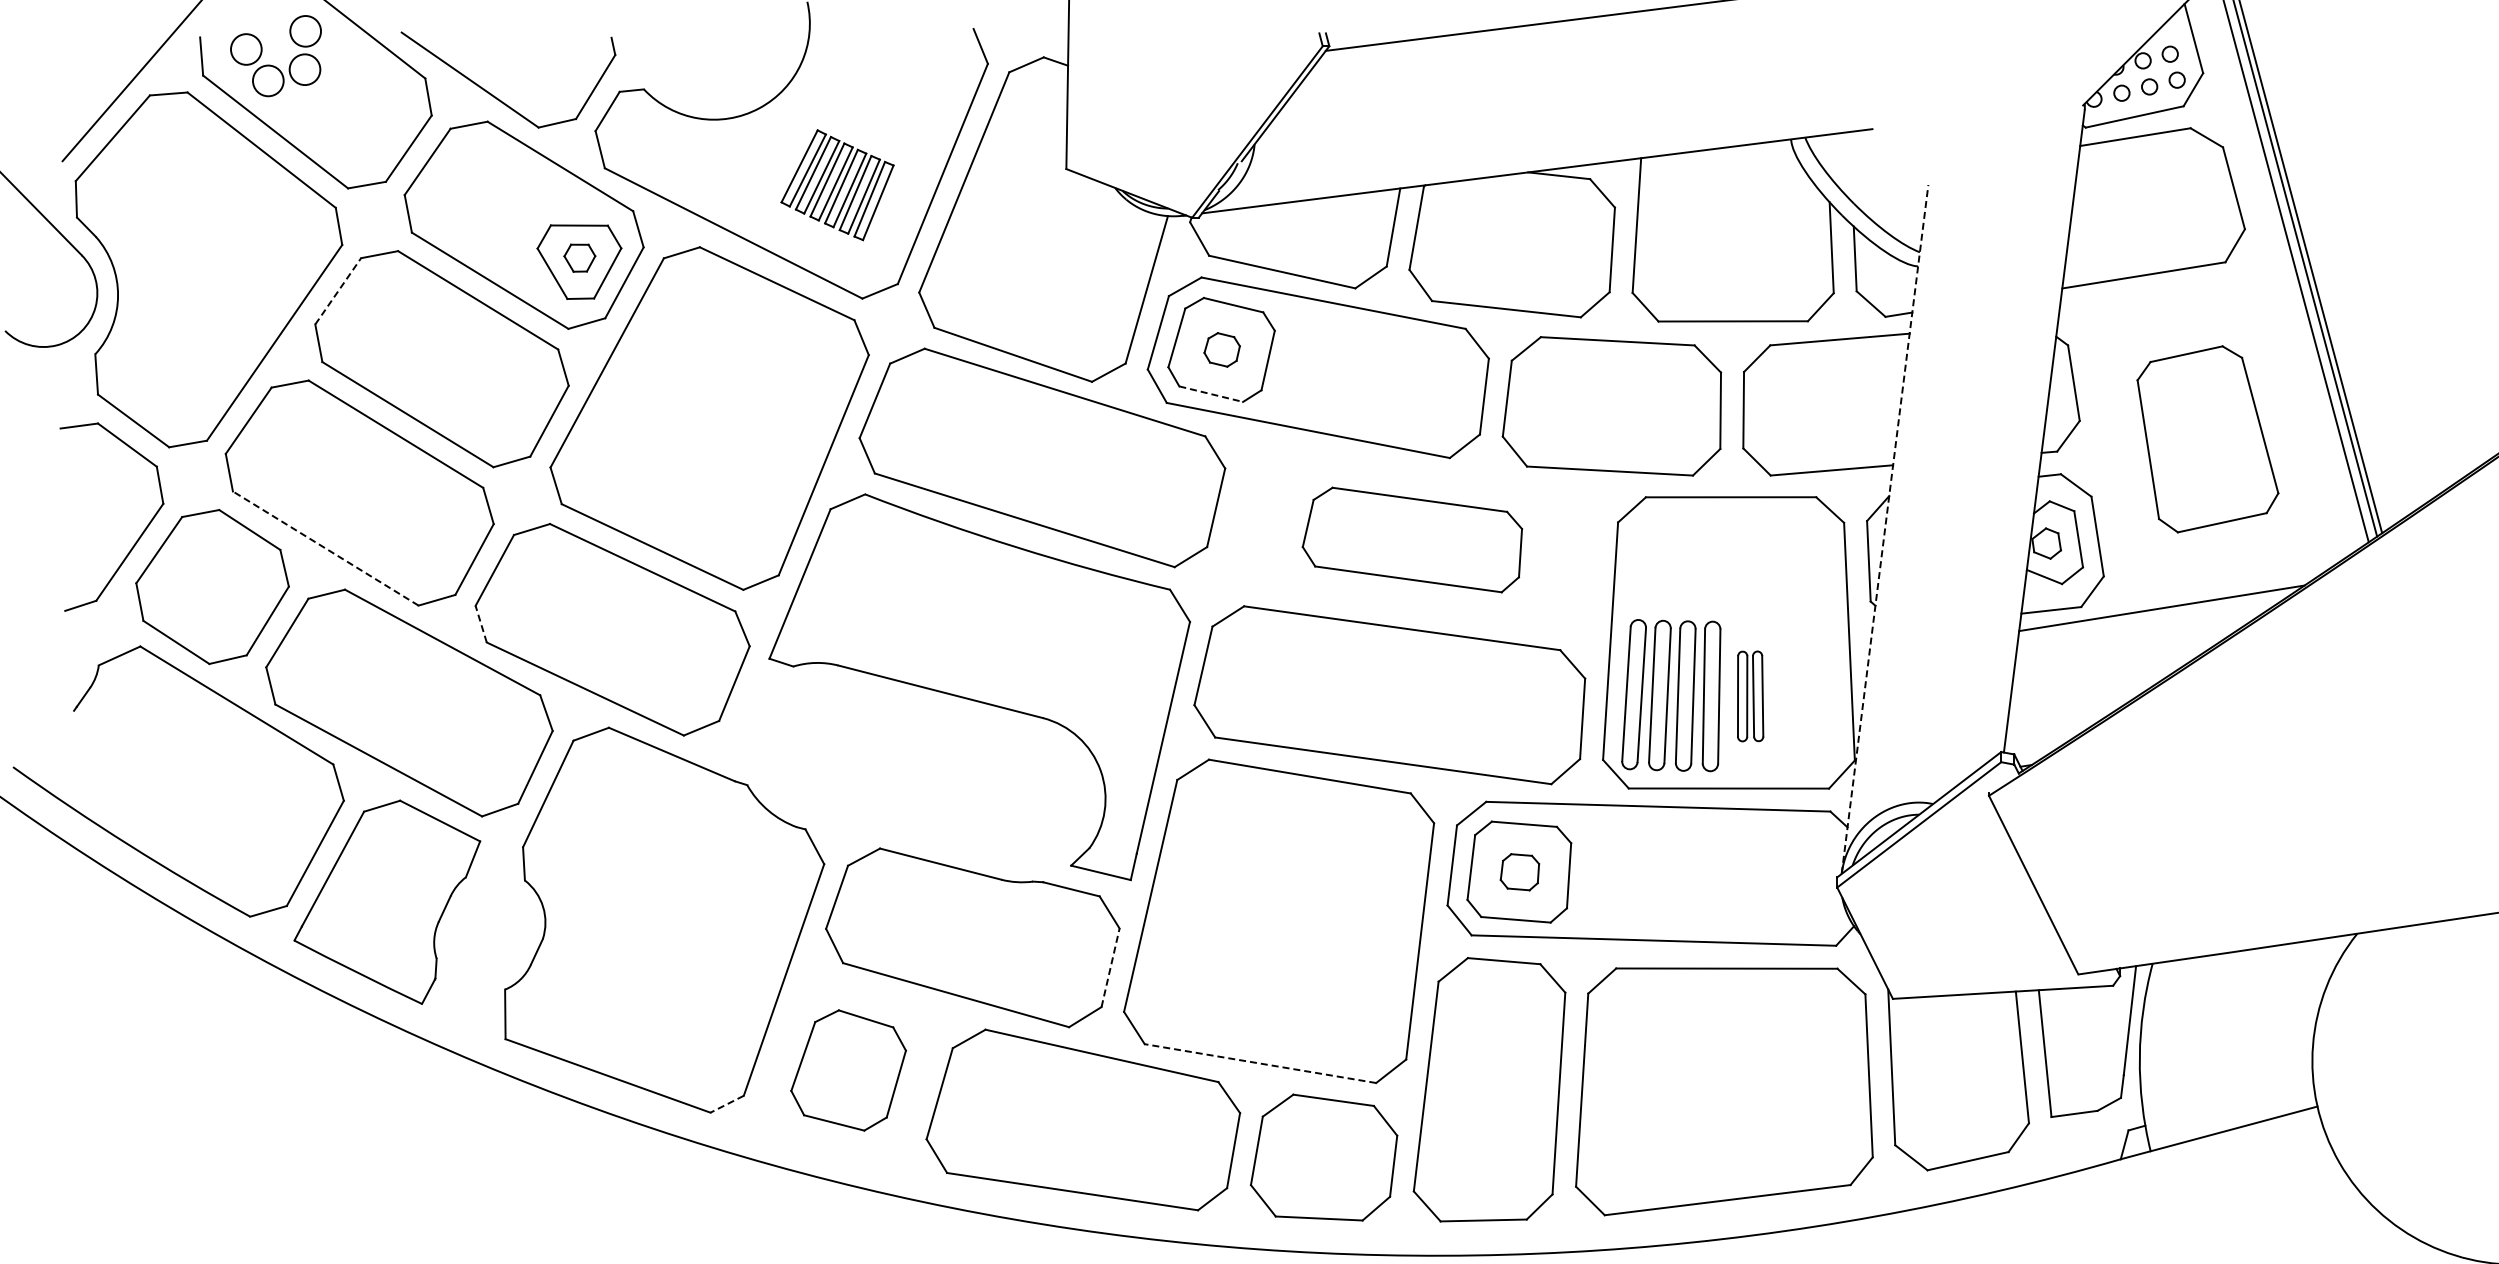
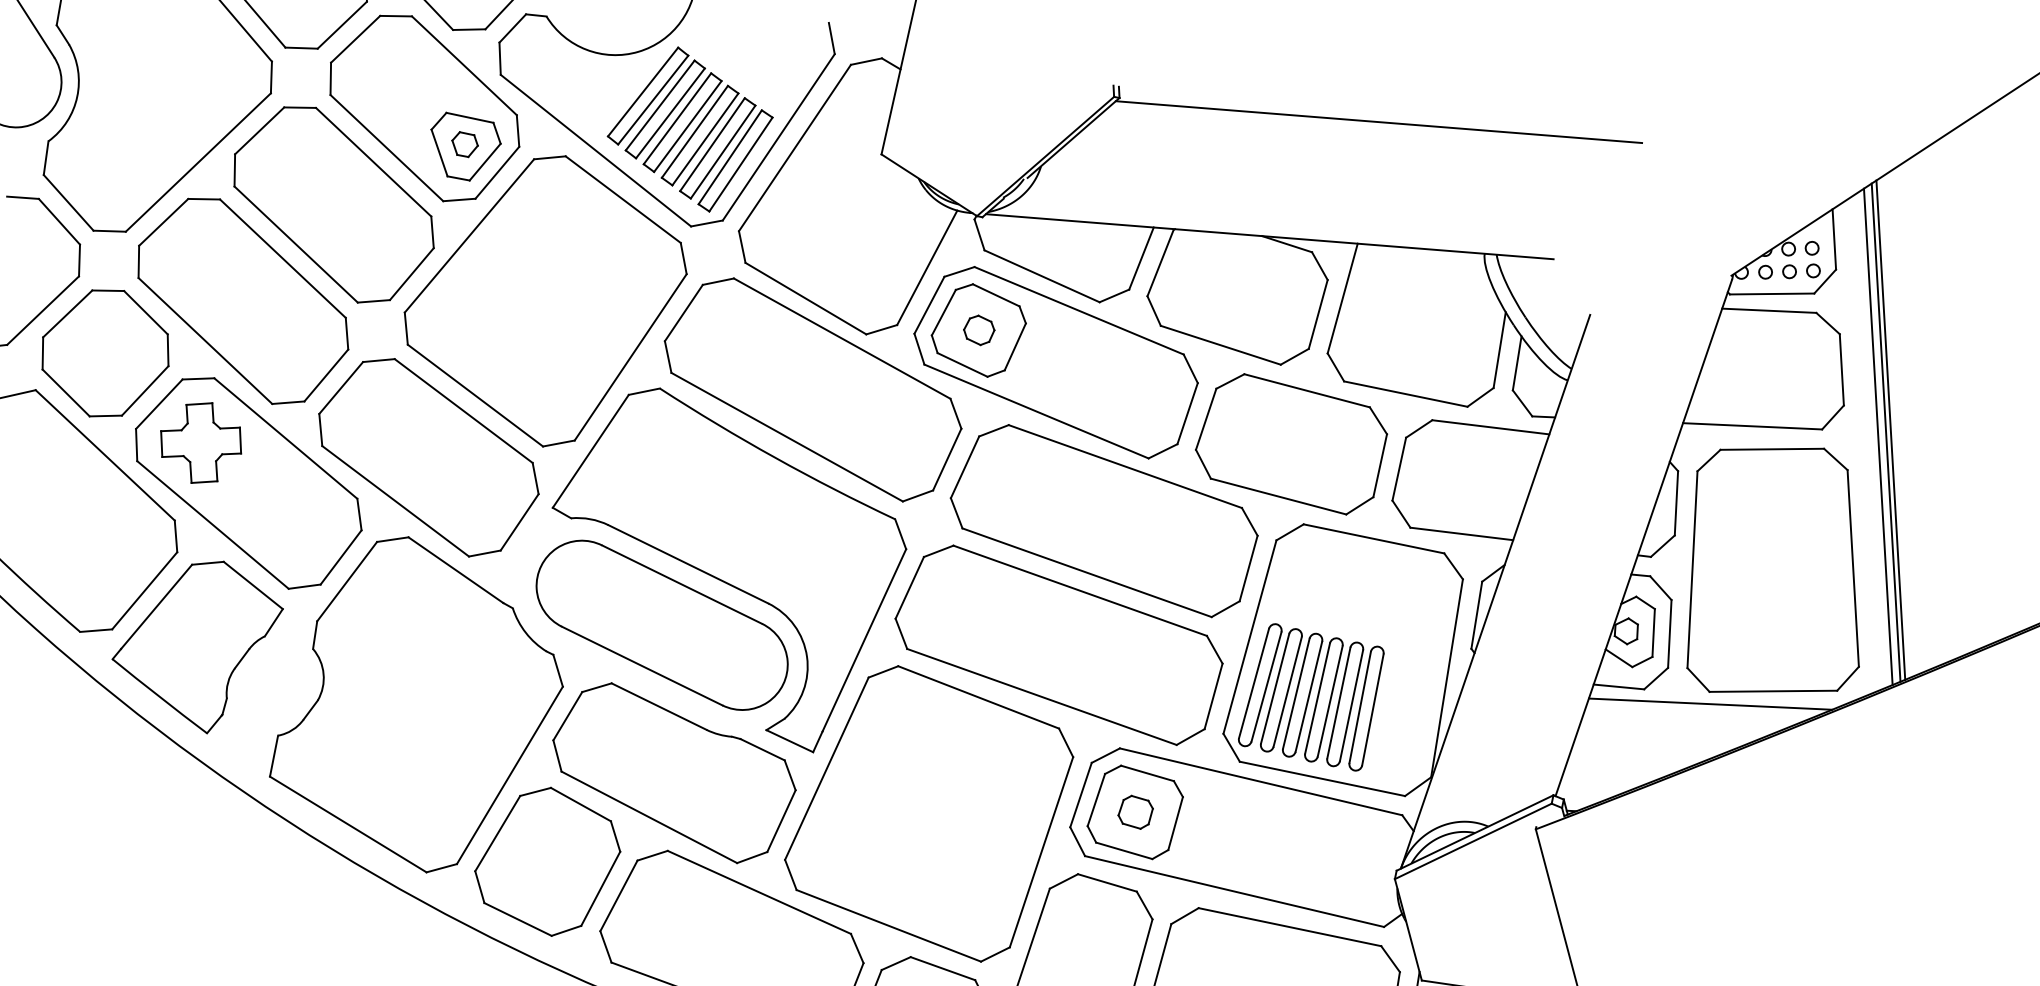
part: (837, 184) -> (690, 128), size x1.67
line: (338, 290) -> (260, 130), dashed -> solid
line: (1211, 394) -> (962, 365), dashed -> solid
part: (2207, 439) -> (1777, 572), size x1.67
line: (1885, 528) -> (1496, 591), dashed -> solid
part: (1412, 539) -> (1103, 519), size x1.67
line: (325, 548) -> (205, 340), dashed -> solid
line: (481, 623) -> (321, 429), dashed -> solid
part: (345, 667) -> (201, 442), added
part: (1750, 696) -> (1355, 706), size x1.67
part: (924, 768) -> (661, 624), added
line: (1110, 967) -> (781, 820), dashed -> solid
line: (1259, 1063) -> (888, 925), dashed -> solid
part: (848, 1070) -> (547, 861), size x1.43
line: (727, 1104) -> (441, 868), dashed -> solid

